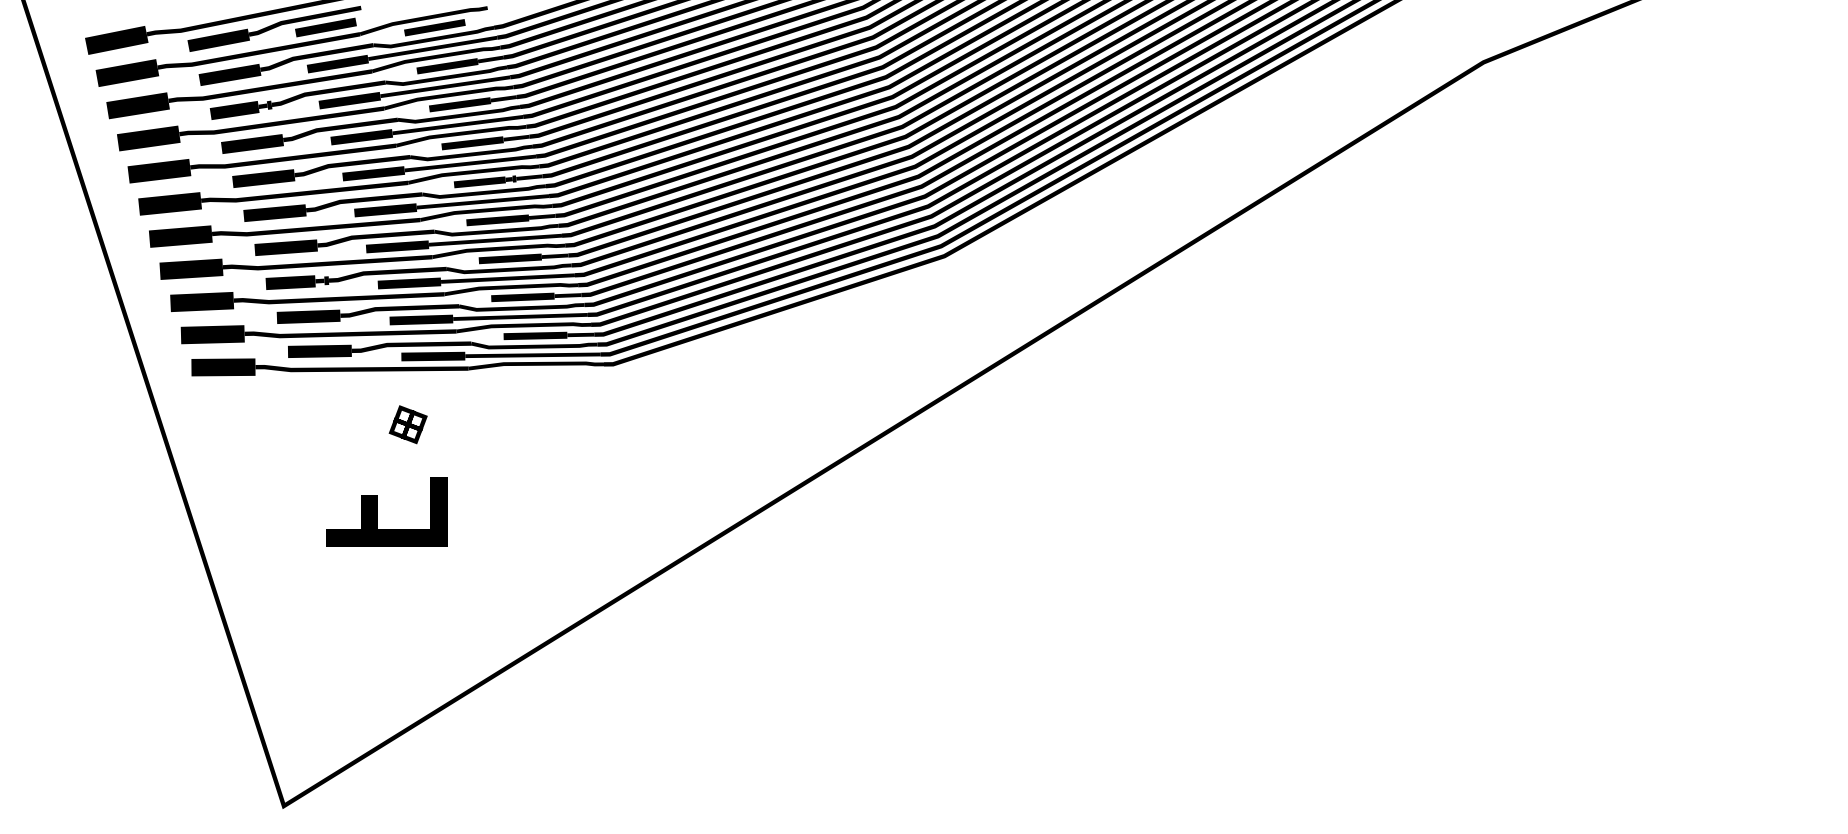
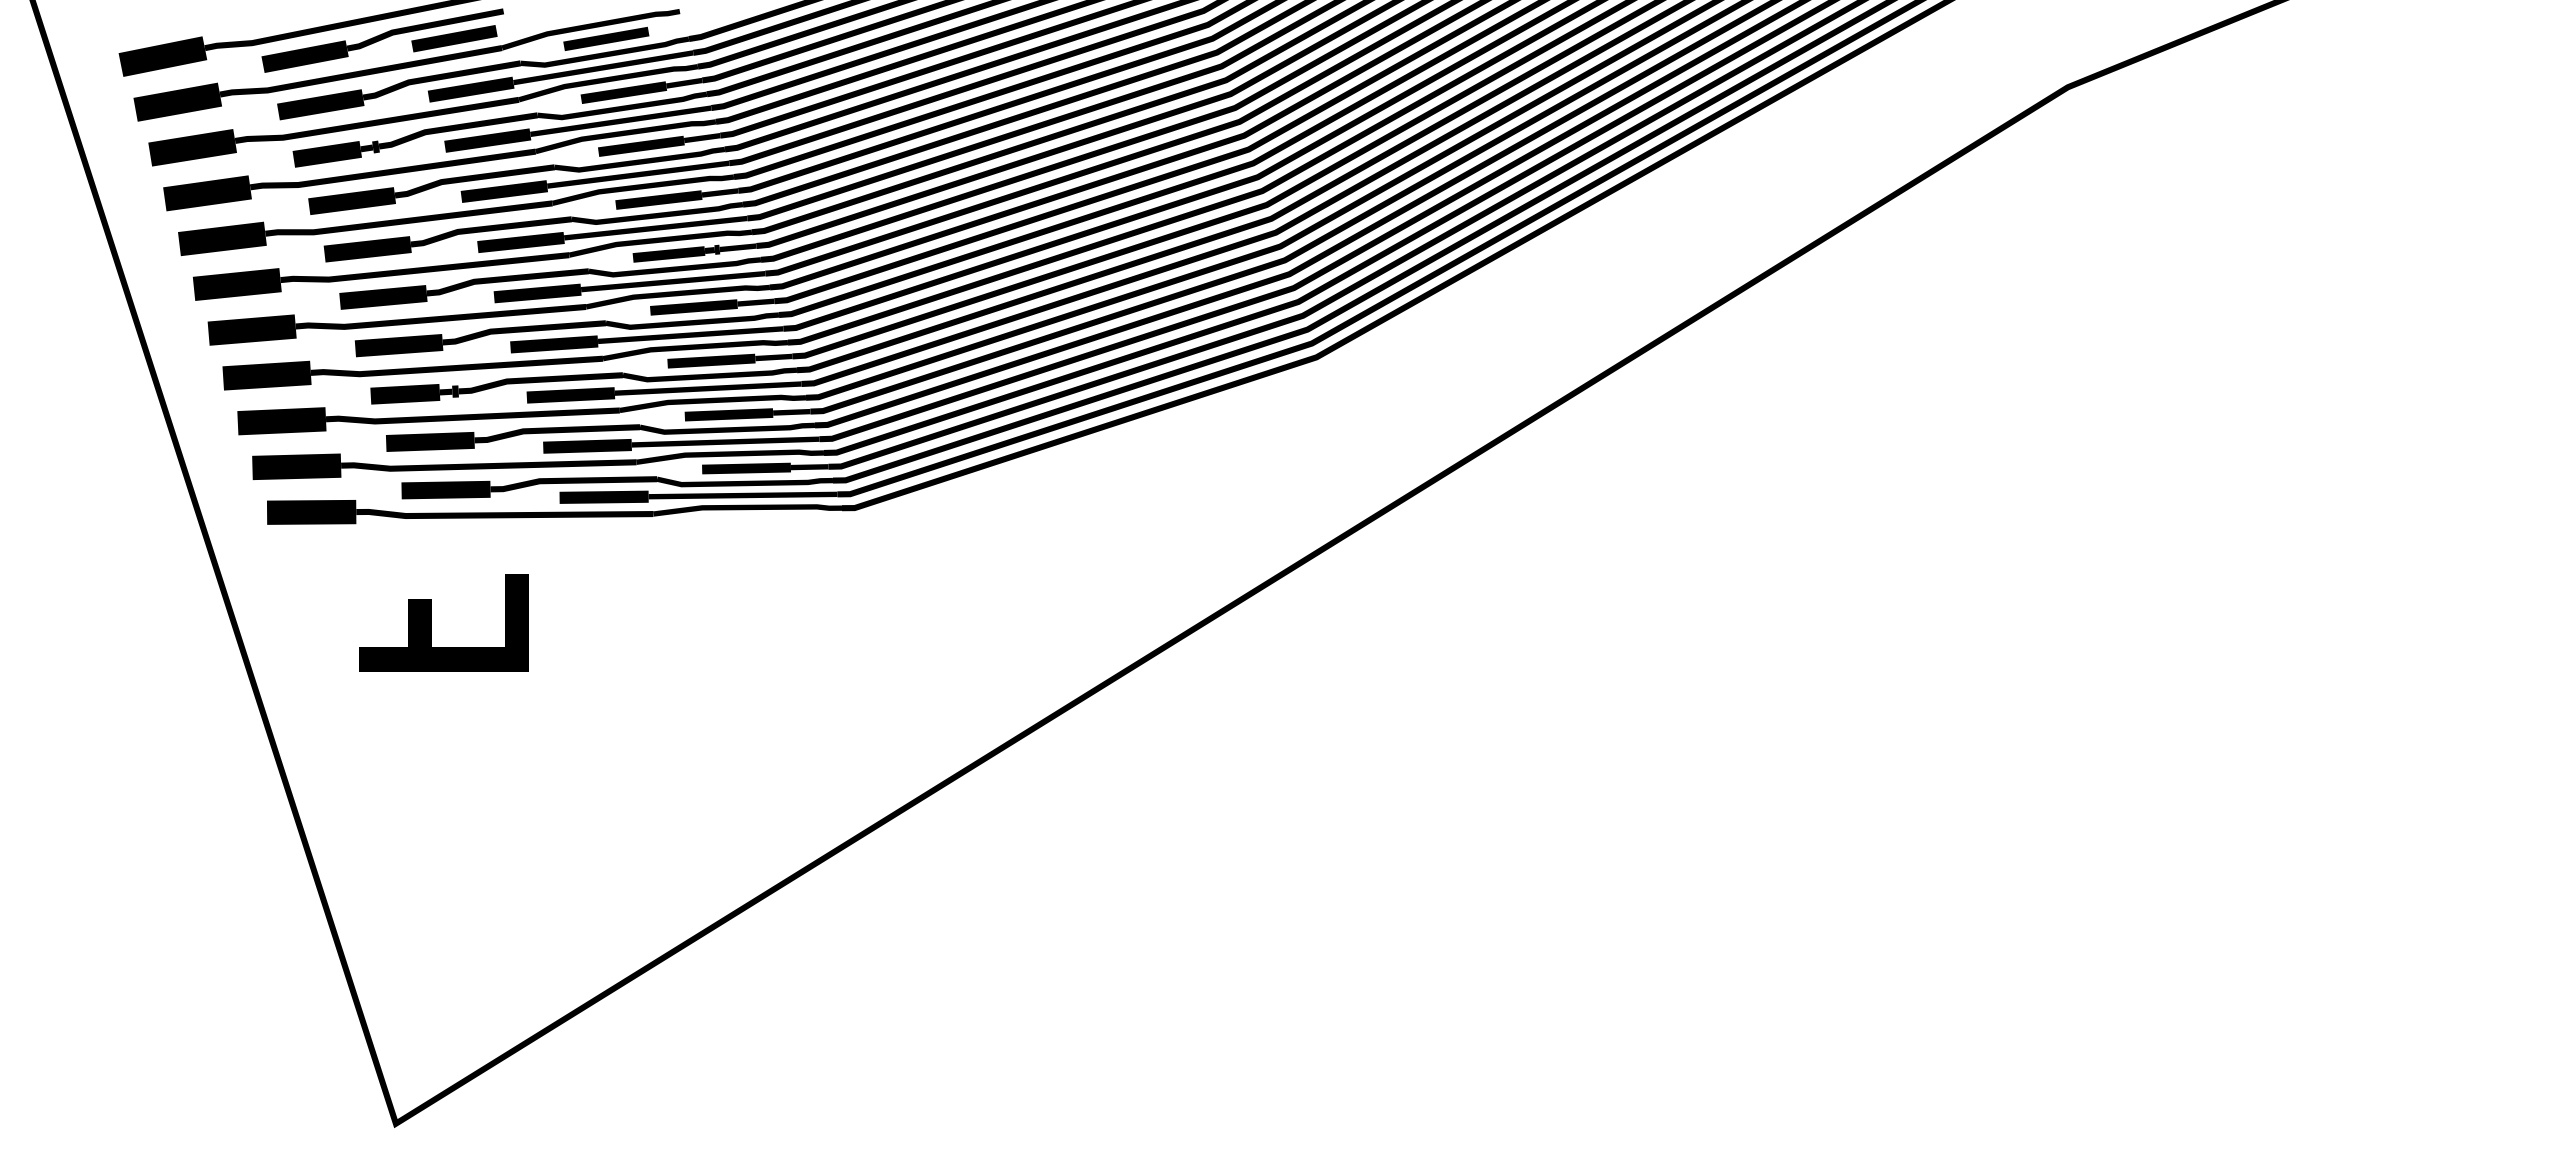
part: (408, 424) -> (569, 592), removed
part: (377, 511) -> (431, 622), moved

